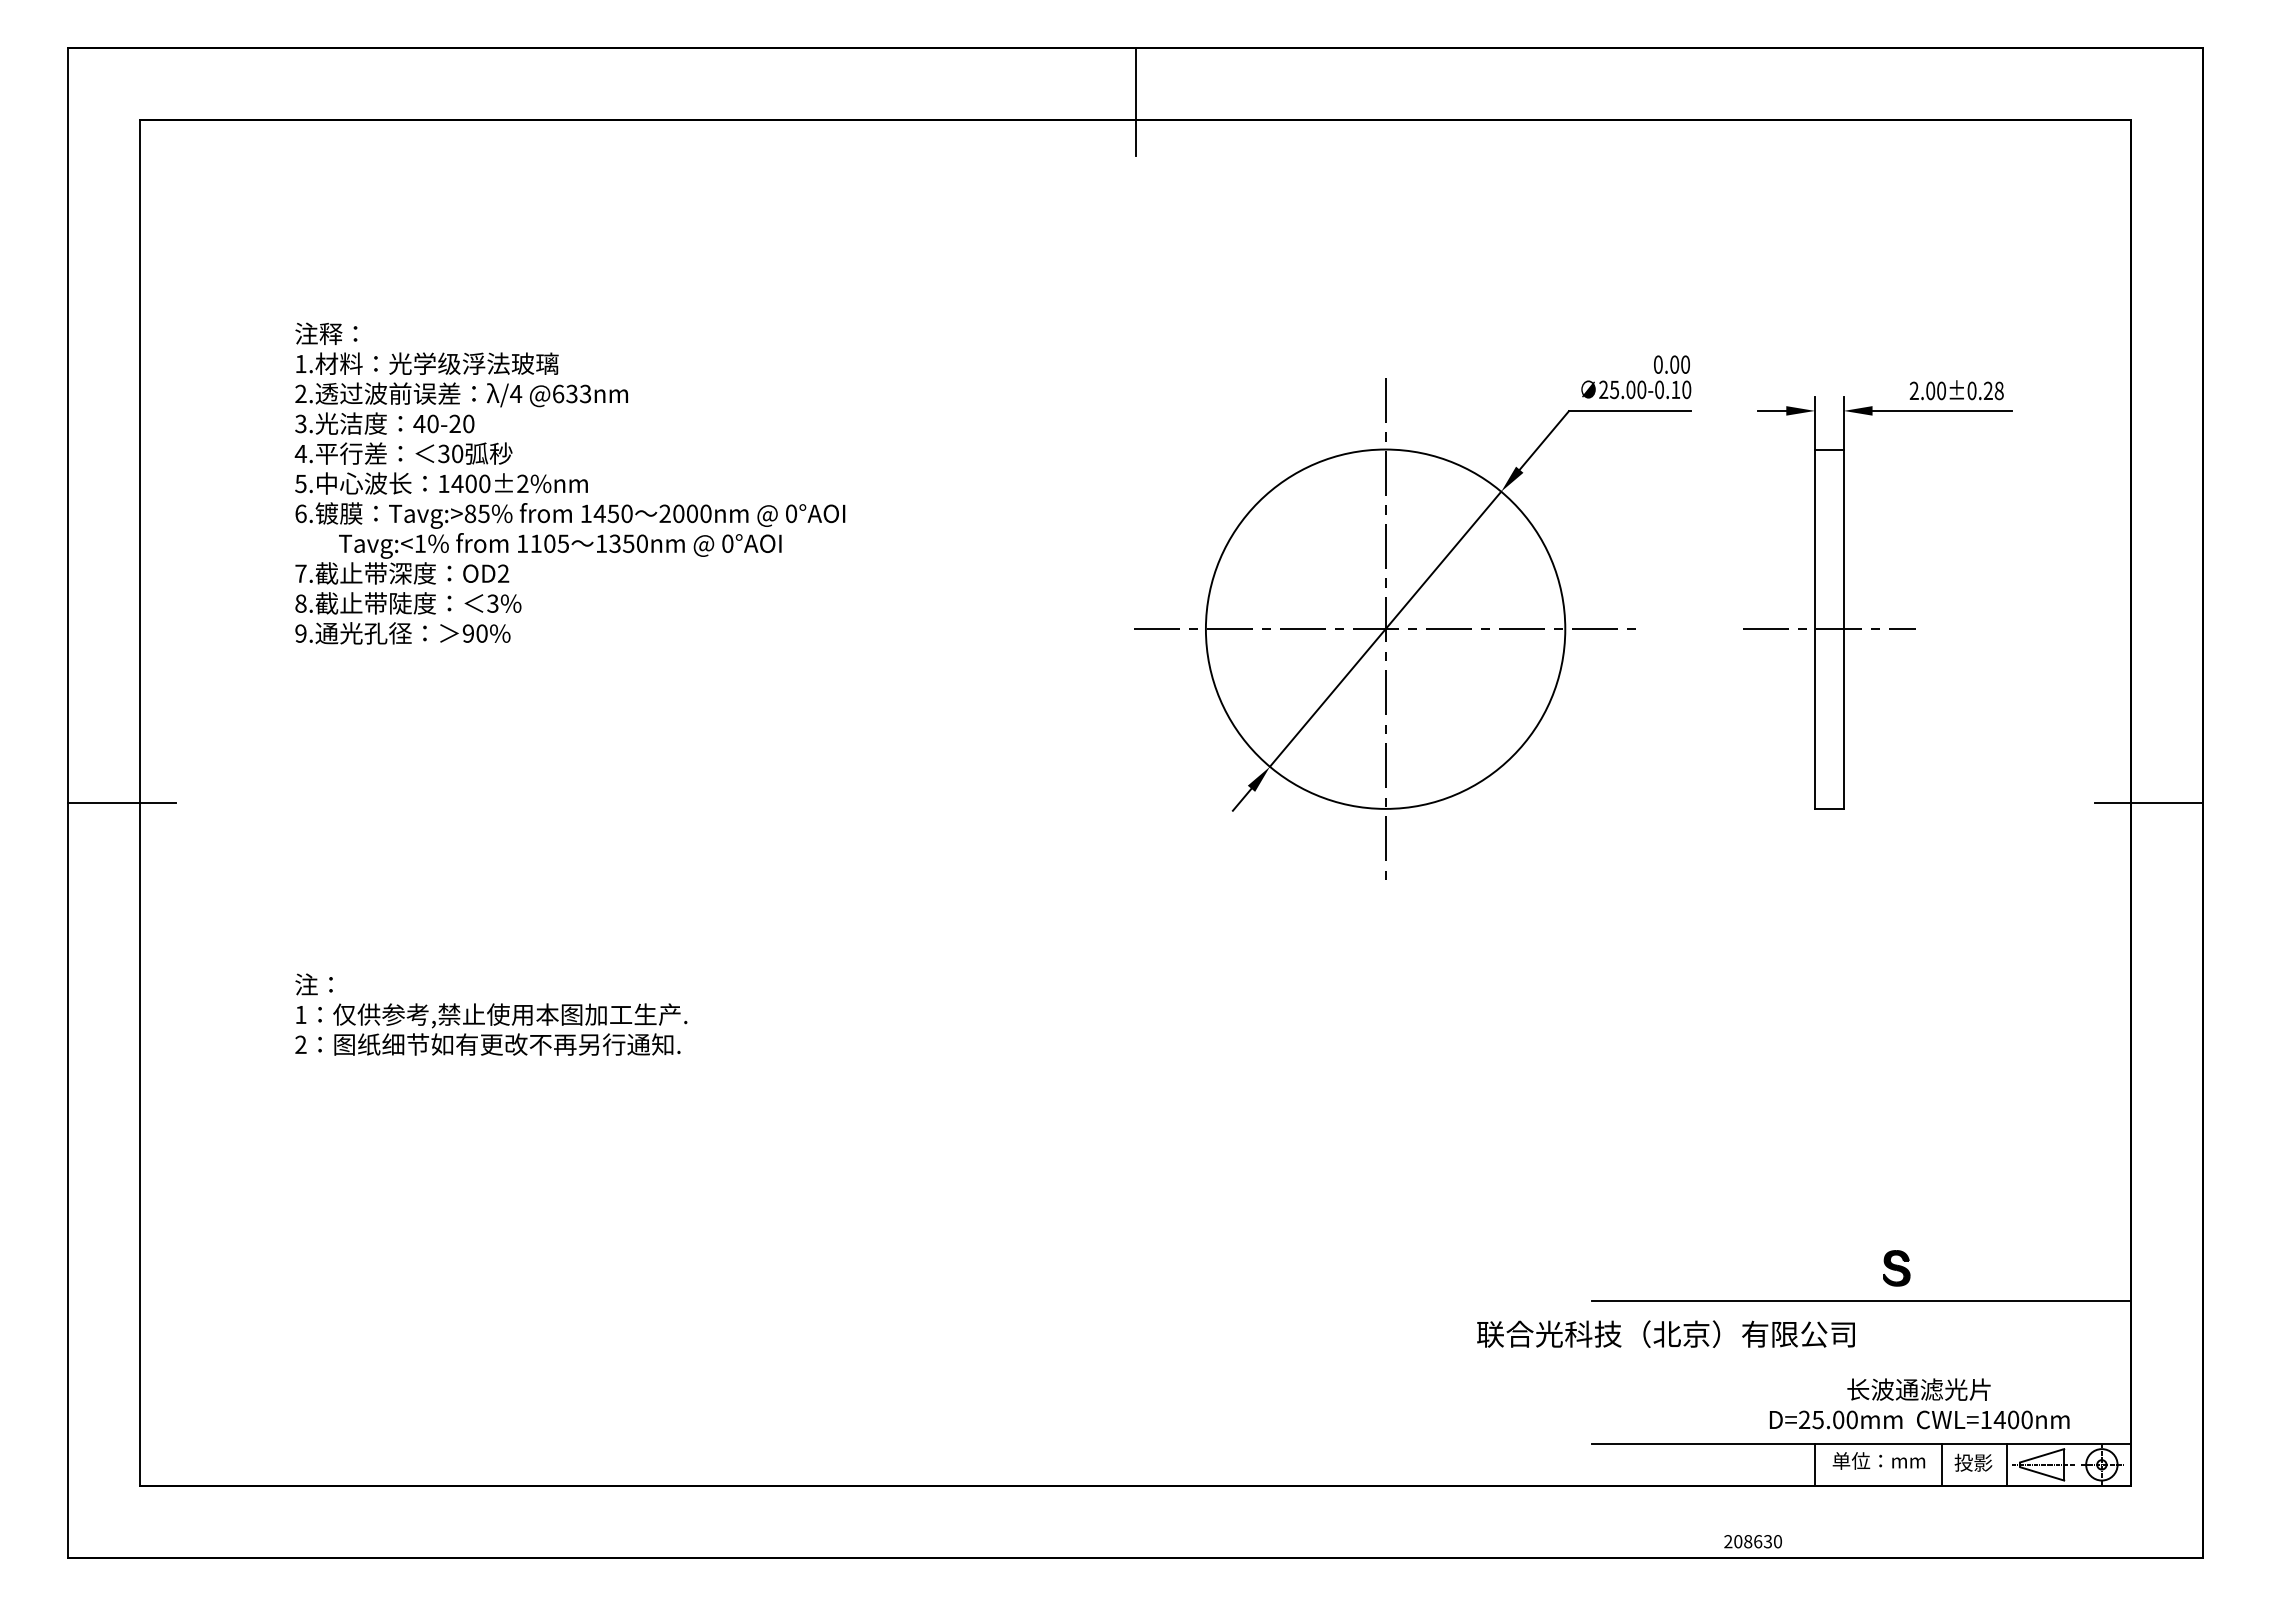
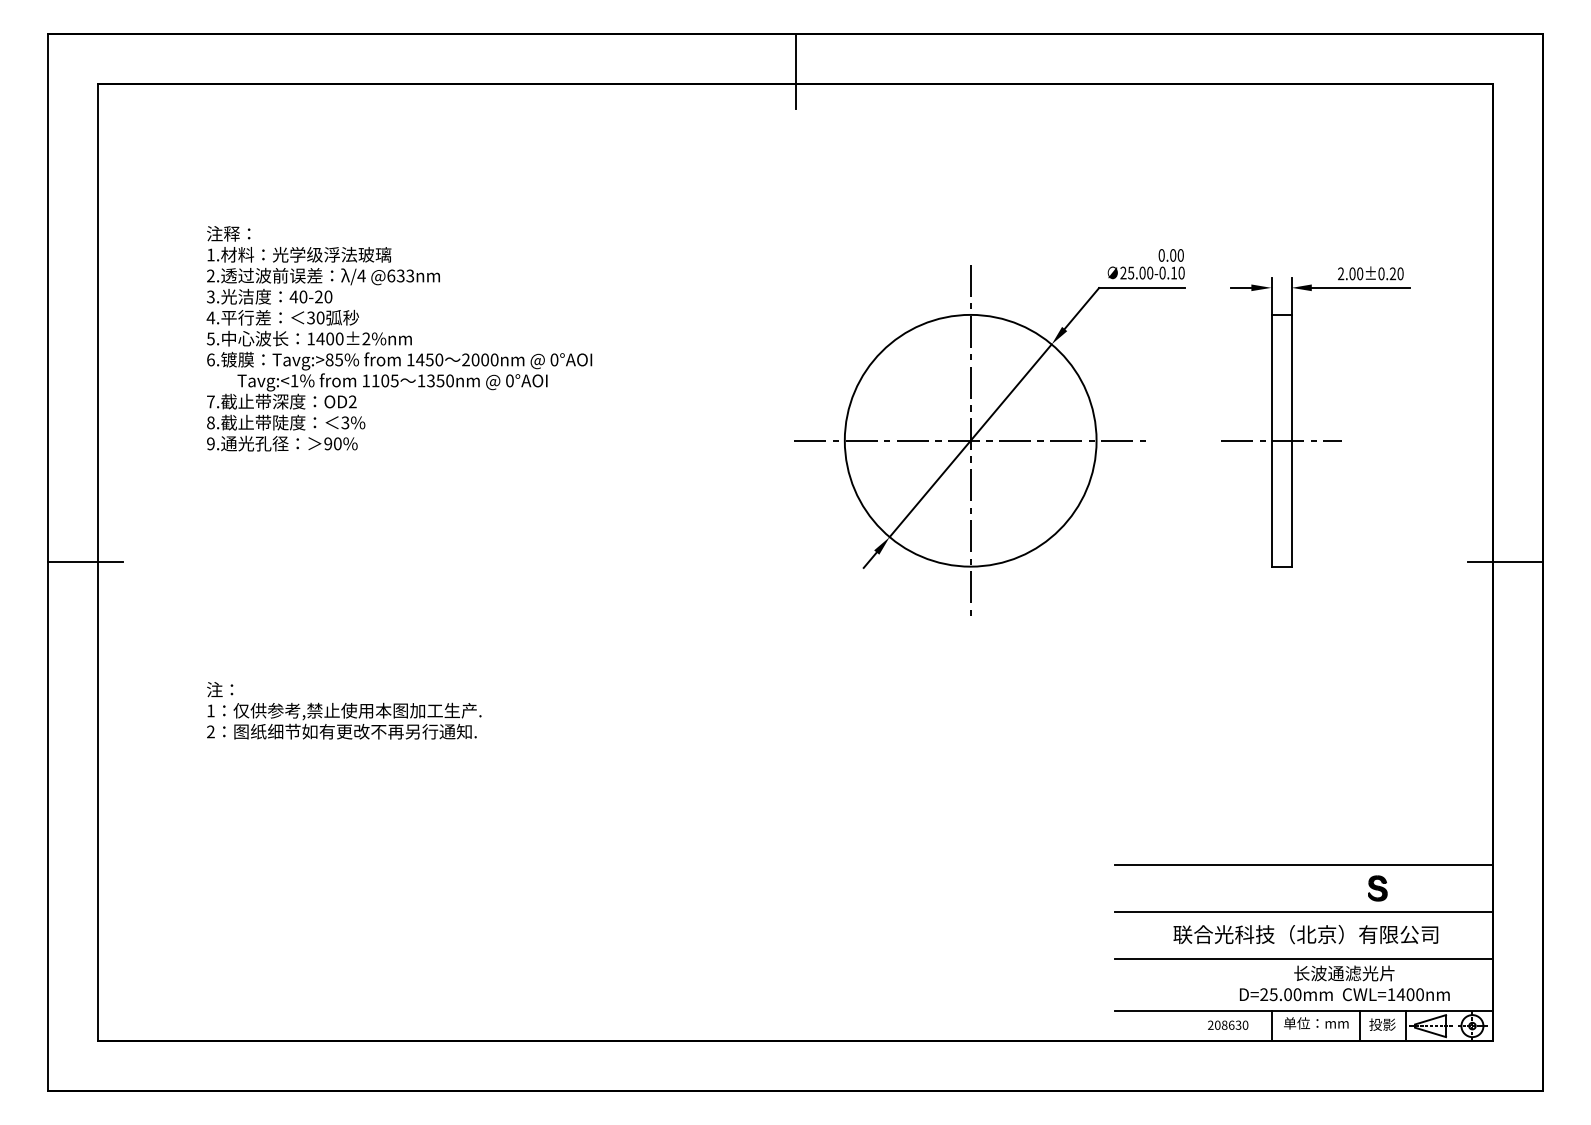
text: (1998, 390) -> (1400, 273), 2.00±0.28 -> 2.00±0.20
line: (1860, 1234) -> (1303, 864), added
part: (1896, 1268) -> (1377, 888), moved
text: (1665, 1333) -> (1305, 934), moved
line: (1860, 1368) -> (1303, 958), added
text: (1752, 1541) -> (1227, 1025), moved

